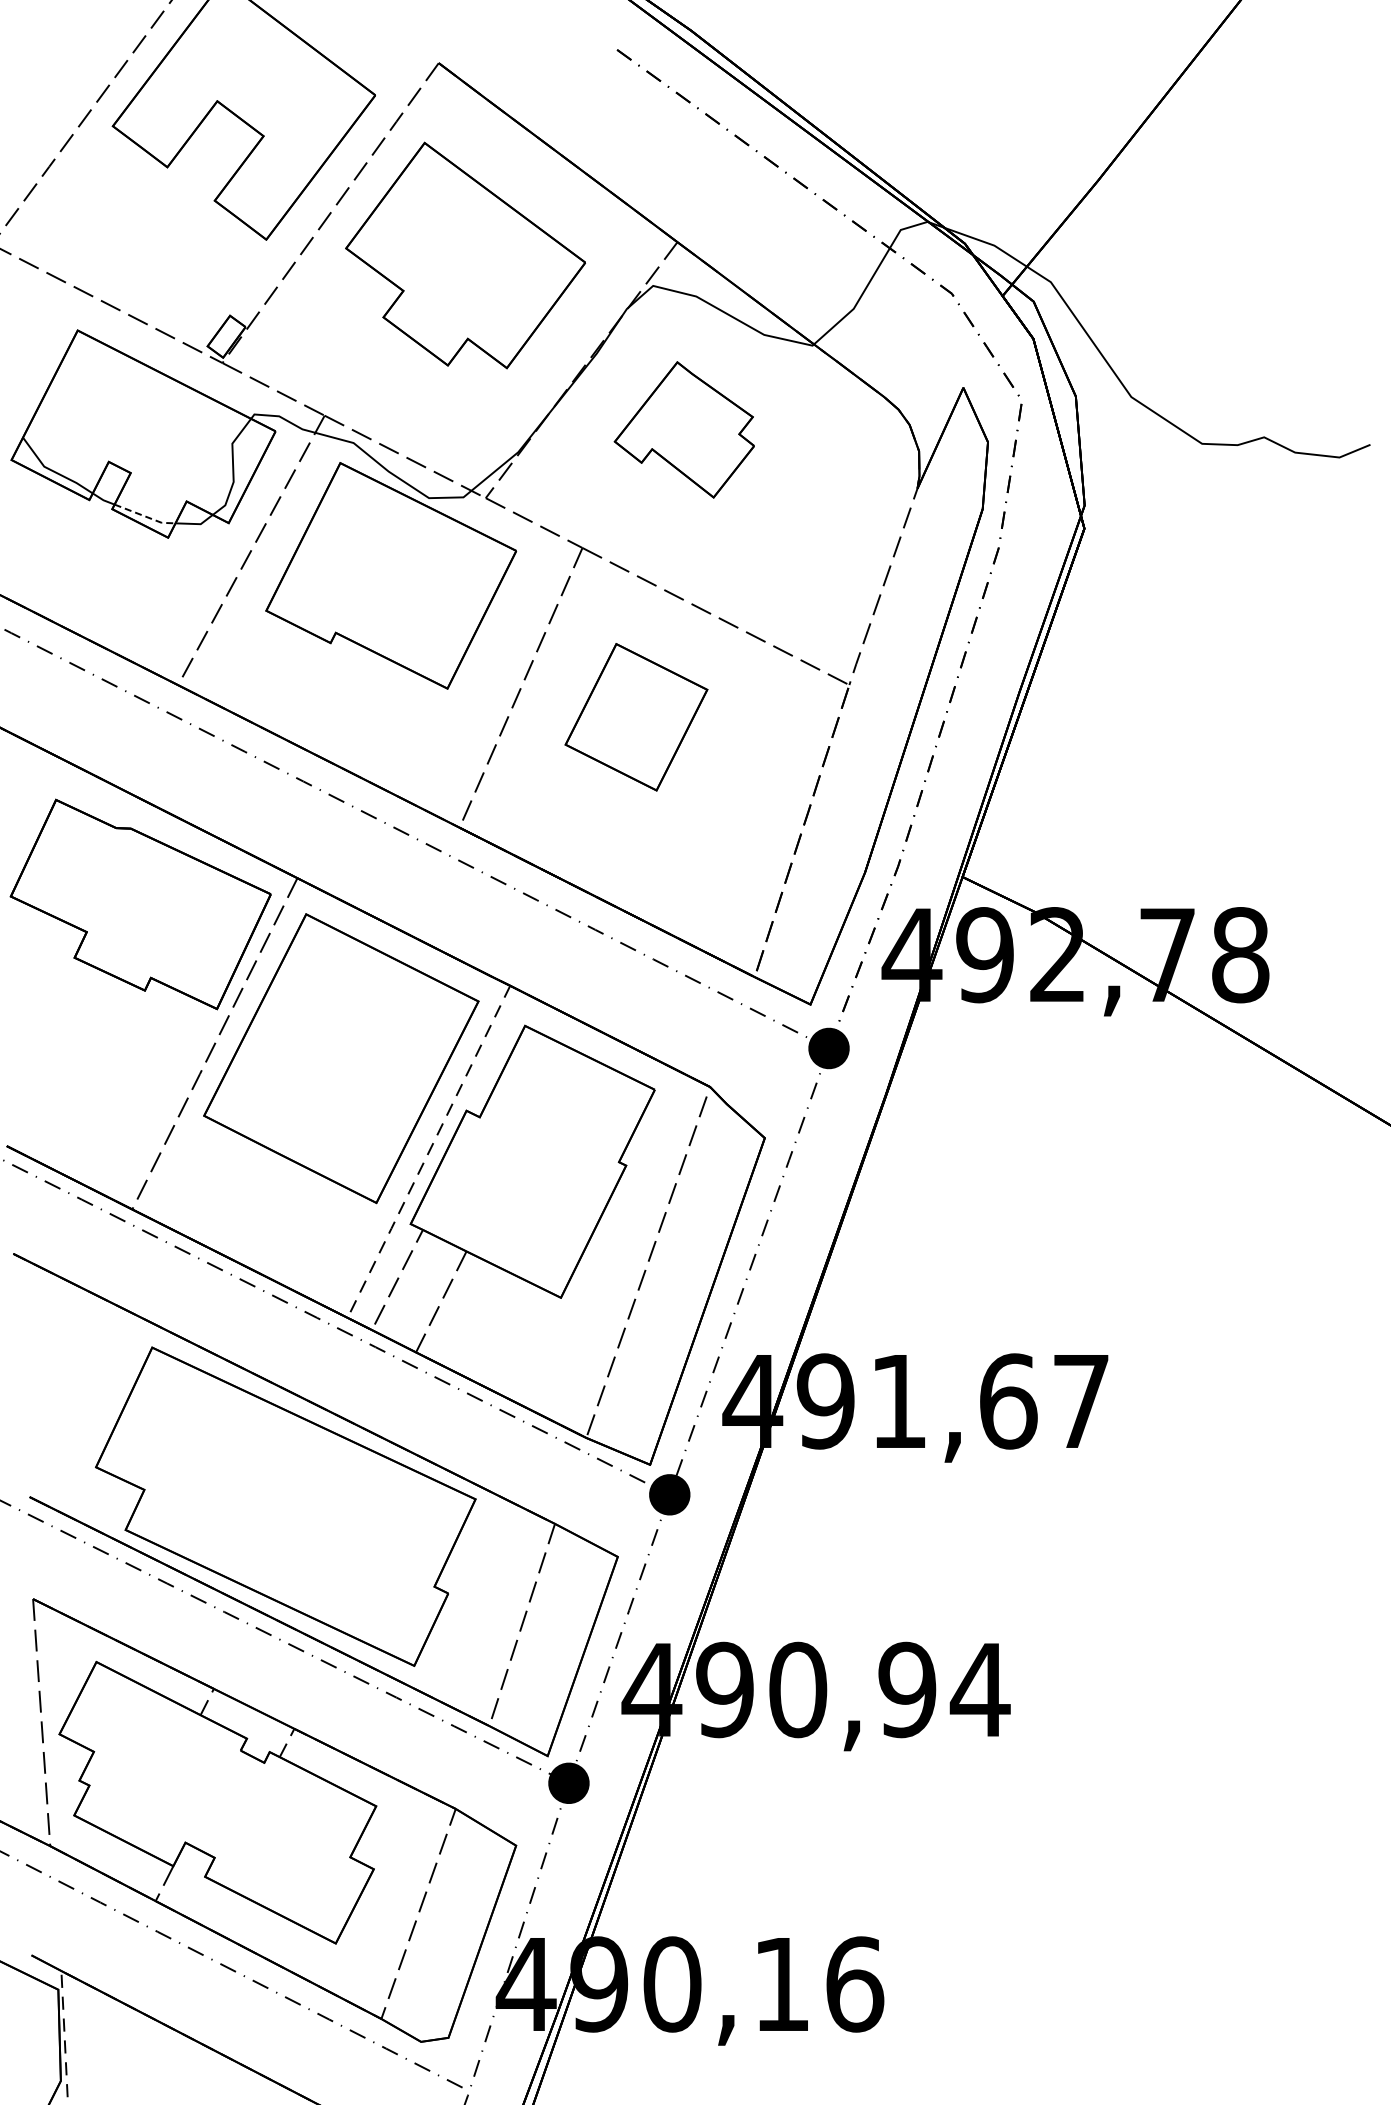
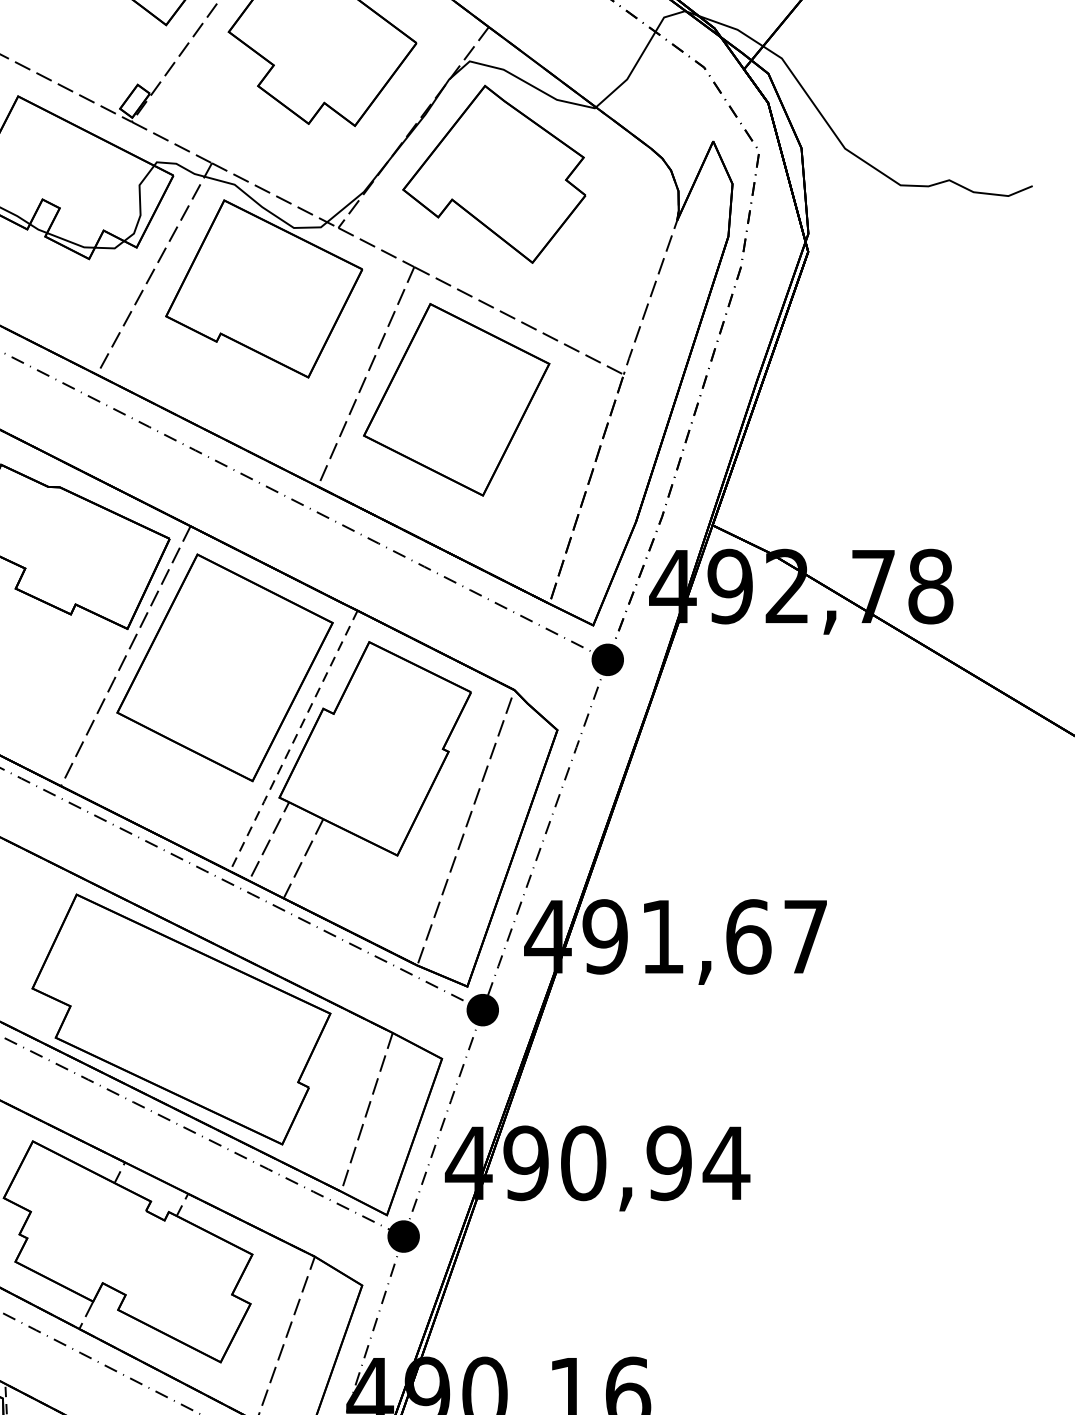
part: (684, 429) -> (494, 174), size x1.67
line: (145, 516) -> (71, 242), dashed -> solid
part: (636, 717) -> (456, 400), size x1.67

